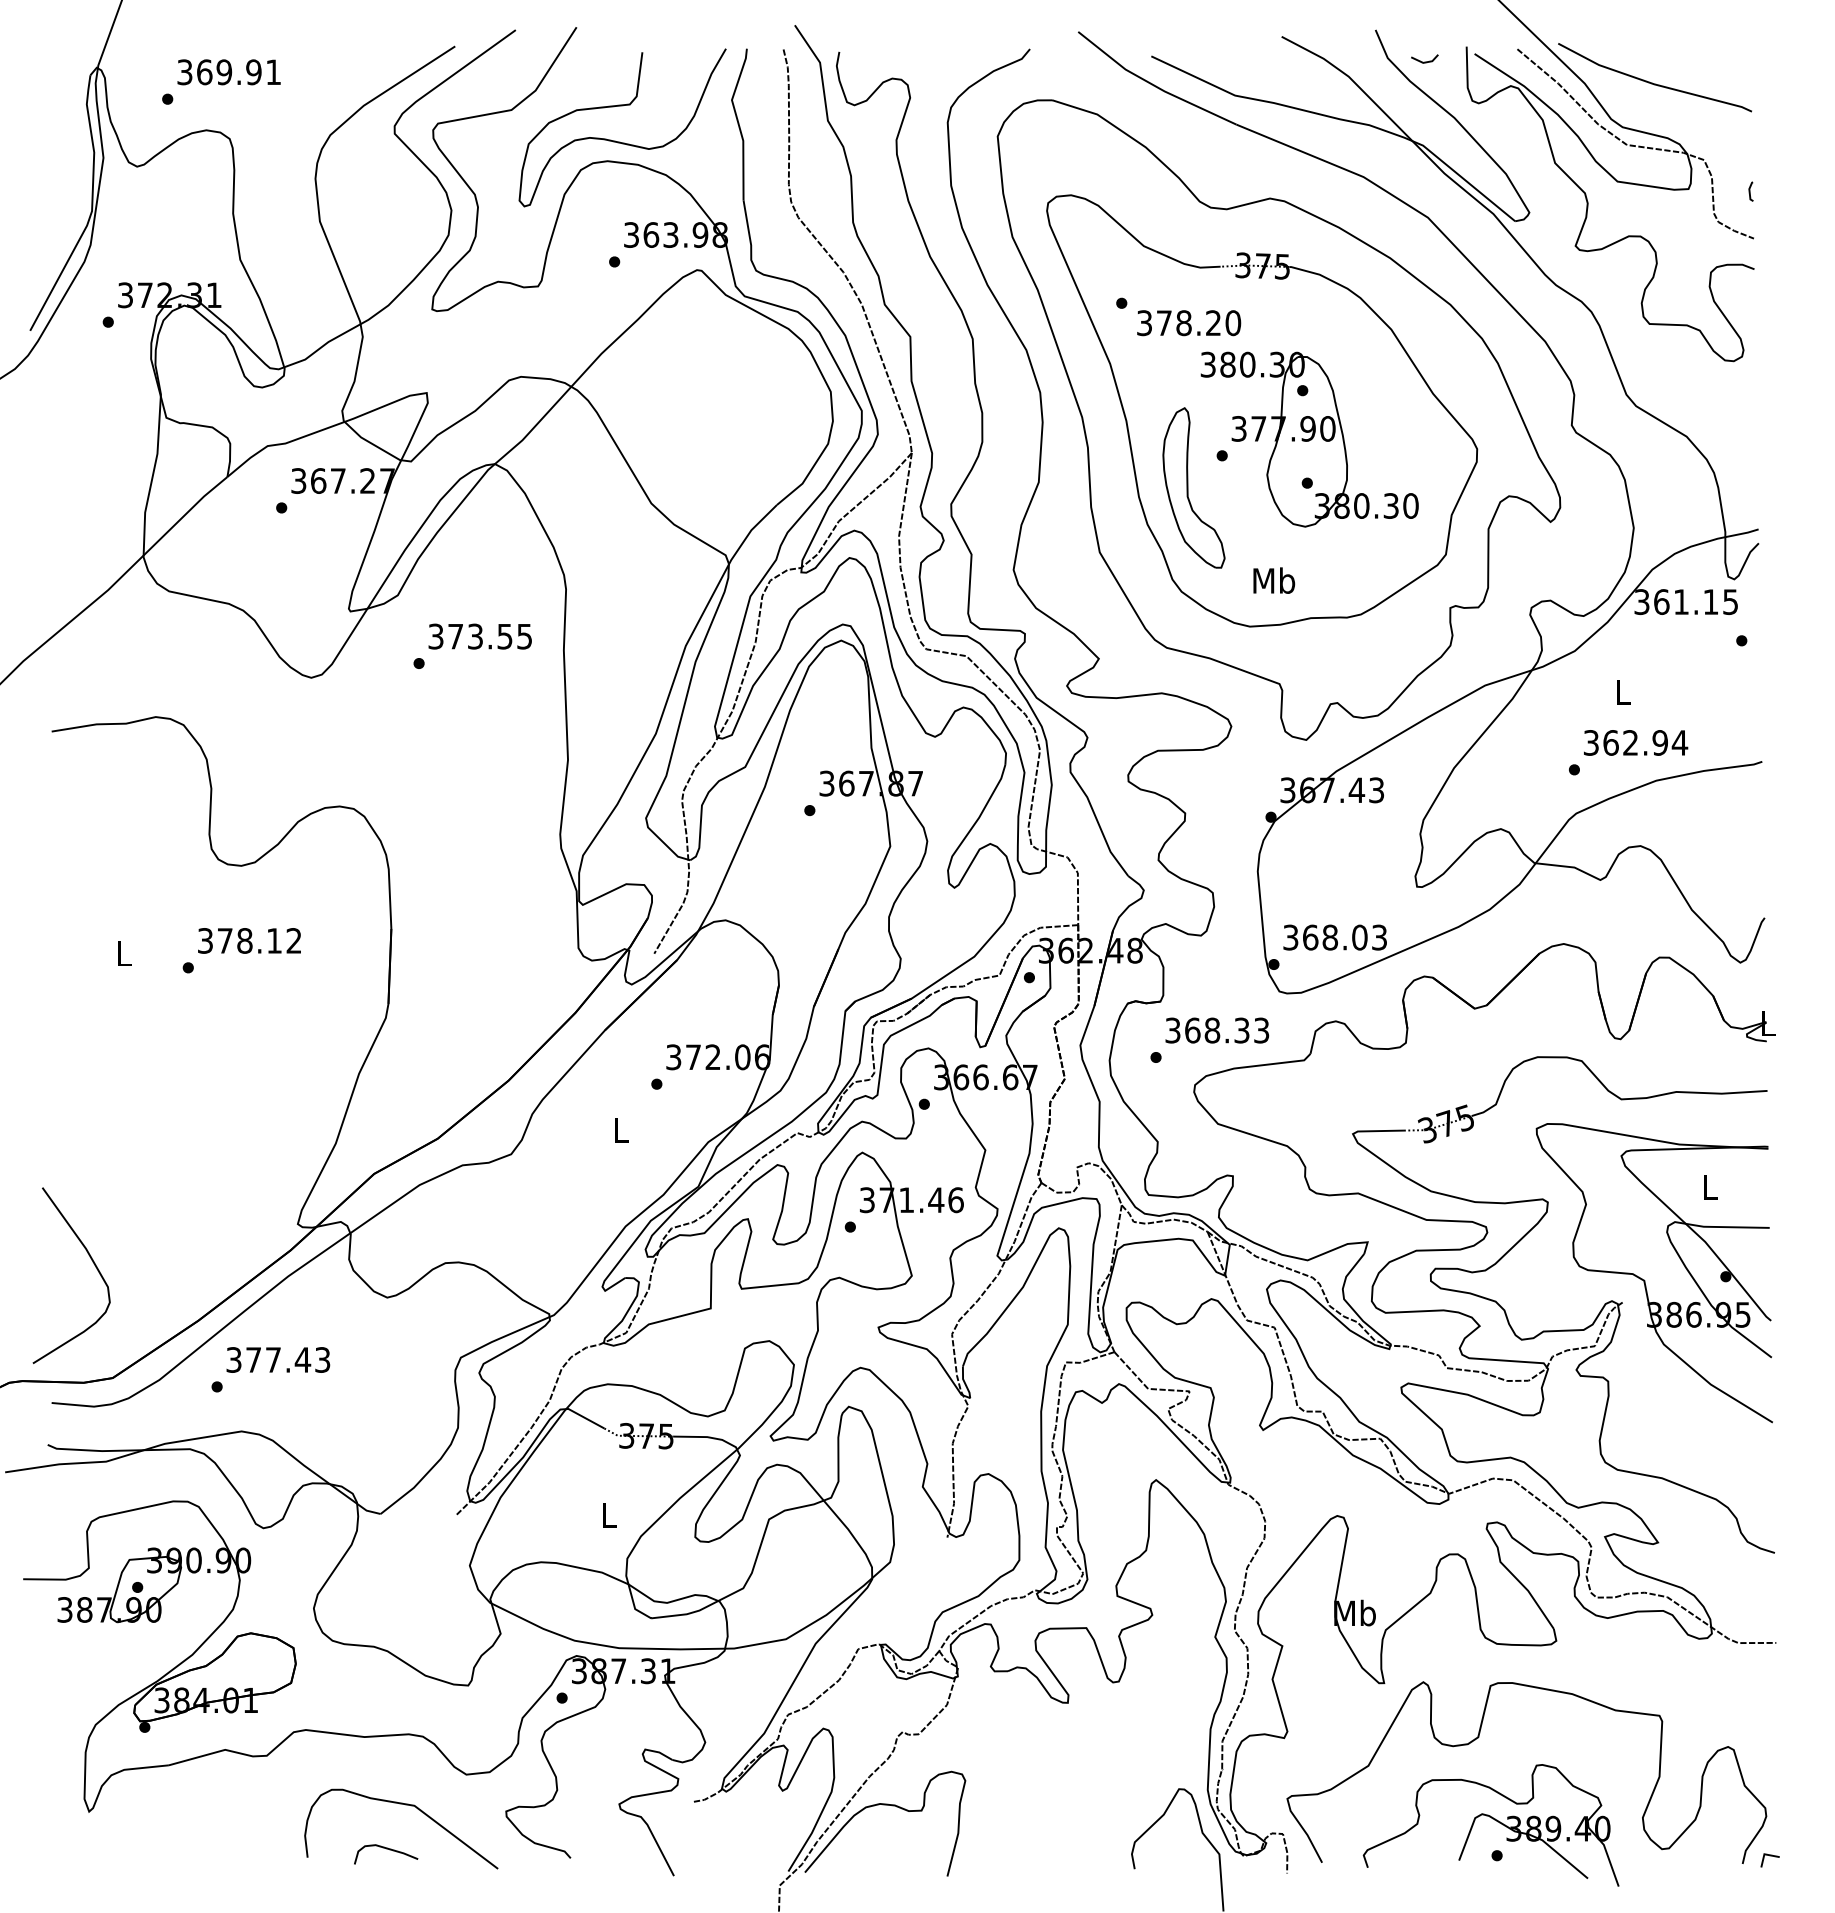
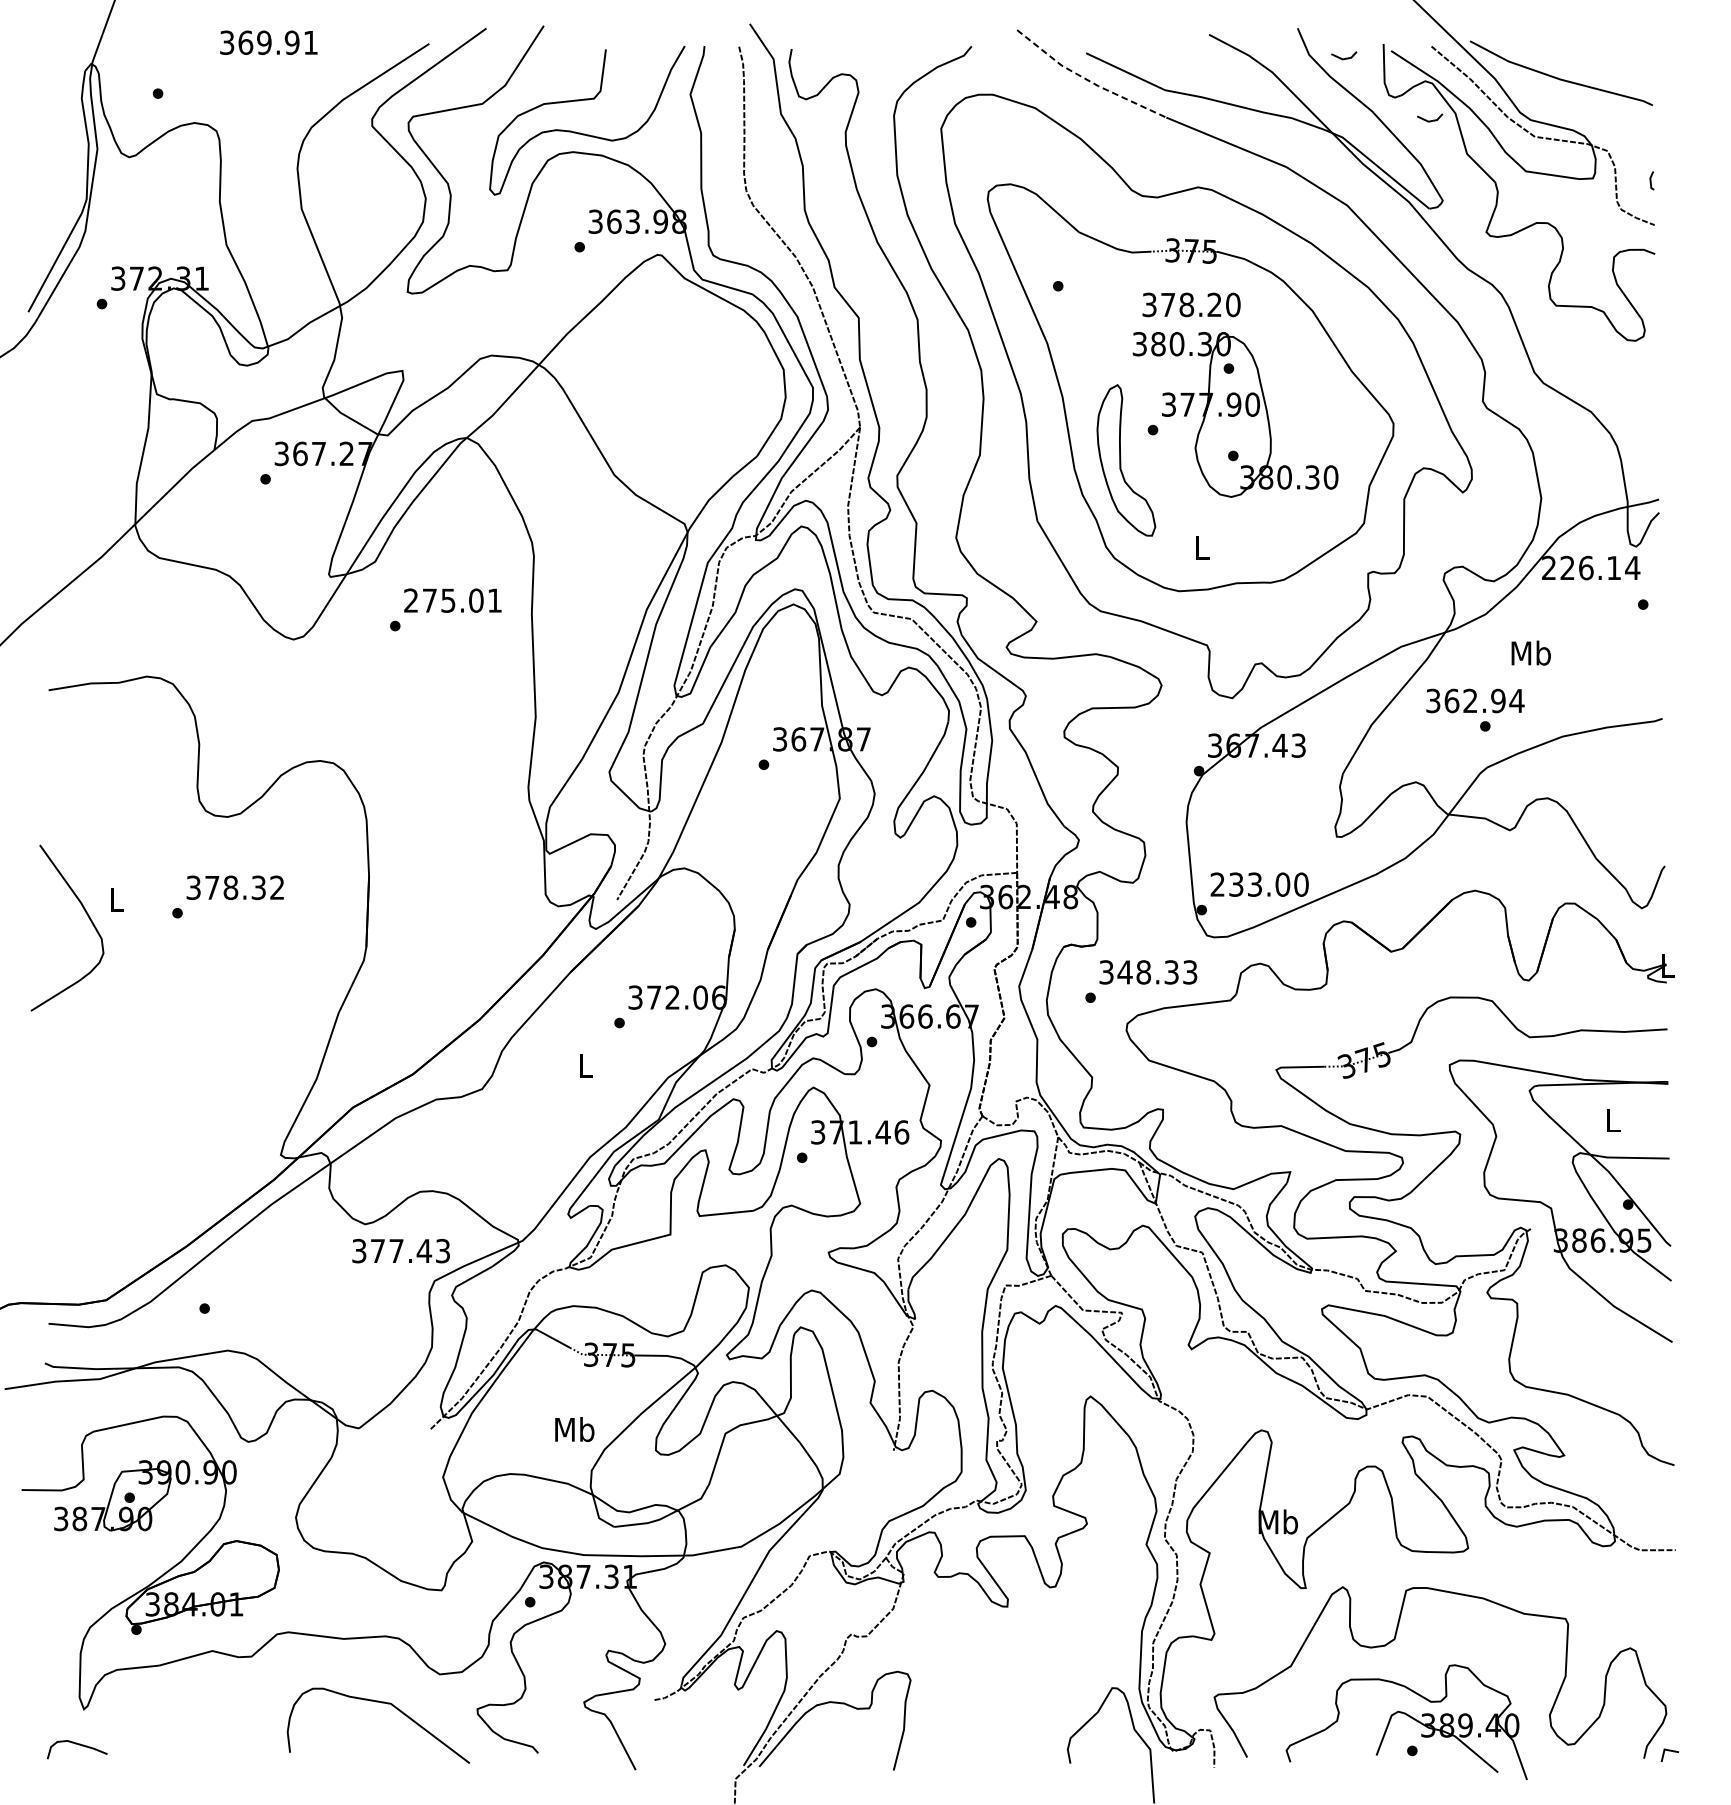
text: (228, 72) -> (268, 42), moved
line: (1153, 85) -> (1088, 80), solid -> dashed
line: (1515, 127) -> (1429, 120), added
text: (1189, 323) -> (1191, 305), moved
text: (1274, 580) -> (1202, 547), Mb -> L
text: (1686, 602) -> (1591, 568), 361.15 -> 226.14
text: (479, 636) -> (452, 600), 373.55 -> 275.01
text: (1622, 692) -> (1530, 653), L -> Mb
text: (1636, 742) -> (1475, 700), moved
text: (1335, 937) -> (1259, 884), 368.03 -> 233.00
text: (274, 940) -> (258, 887), 378.12 -> 378.32
text: (1192, 1030) -> (1124, 972), 368.33 -> 348.33
curve: (92, 1262) -> (87, 915), moved
text: (278, 1359) -> (401, 1250), moved
text: (609, 1514) -> (574, 1428), L -> Mb
curve: (386, 1849) -> (77, 1745), moved

